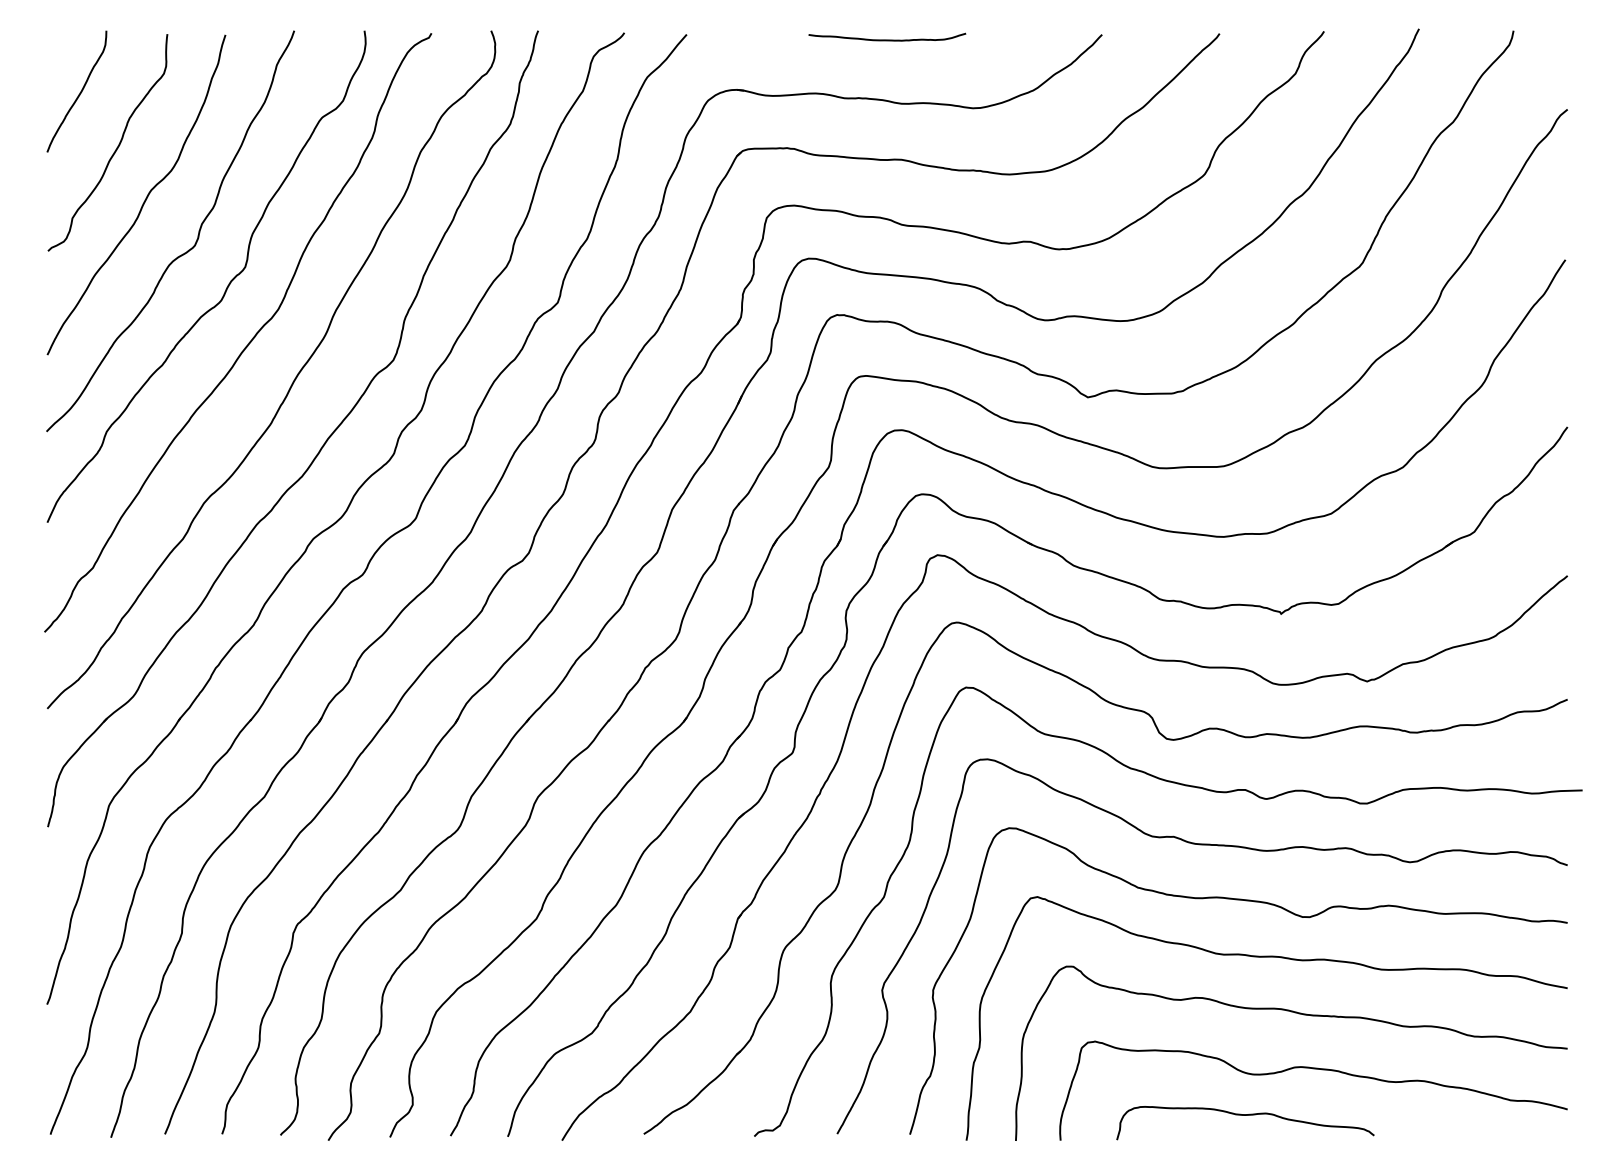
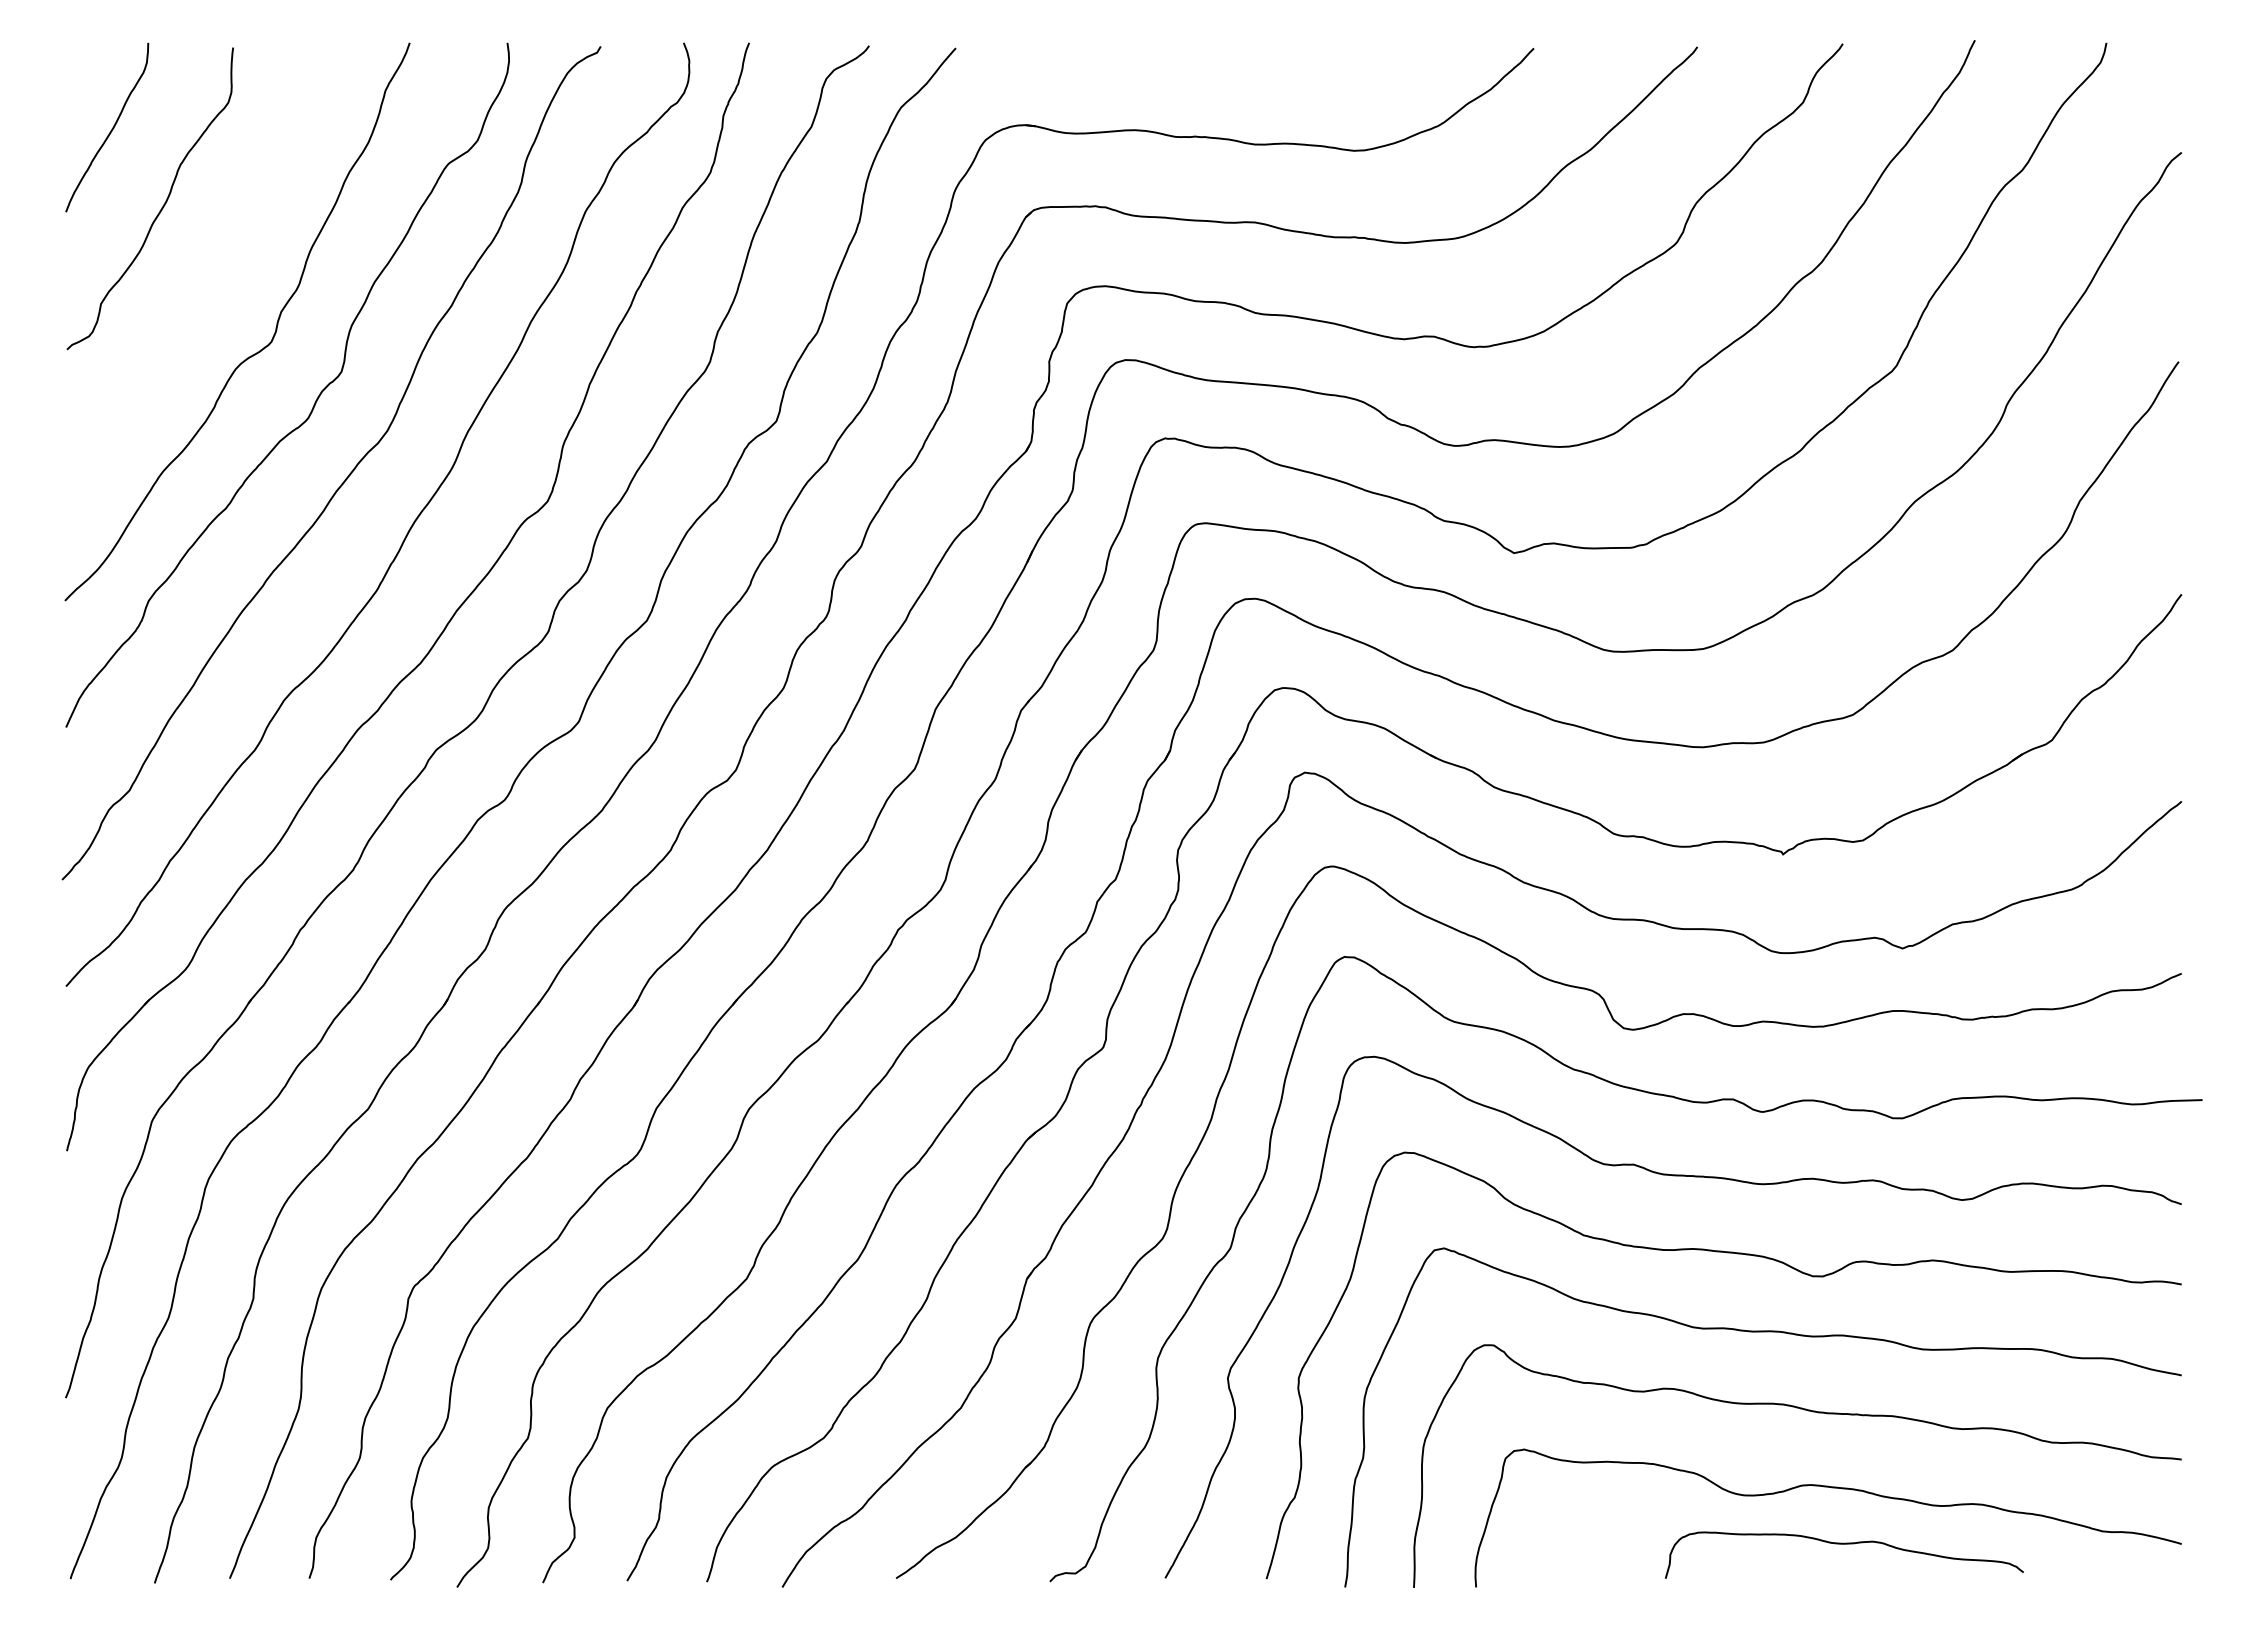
curve: (886, 39) -> (1234, 55), removed
curve: (144, 200) -> (201, 278), removed
curve: (1245, 1115) -> (1844, 1544), moved

